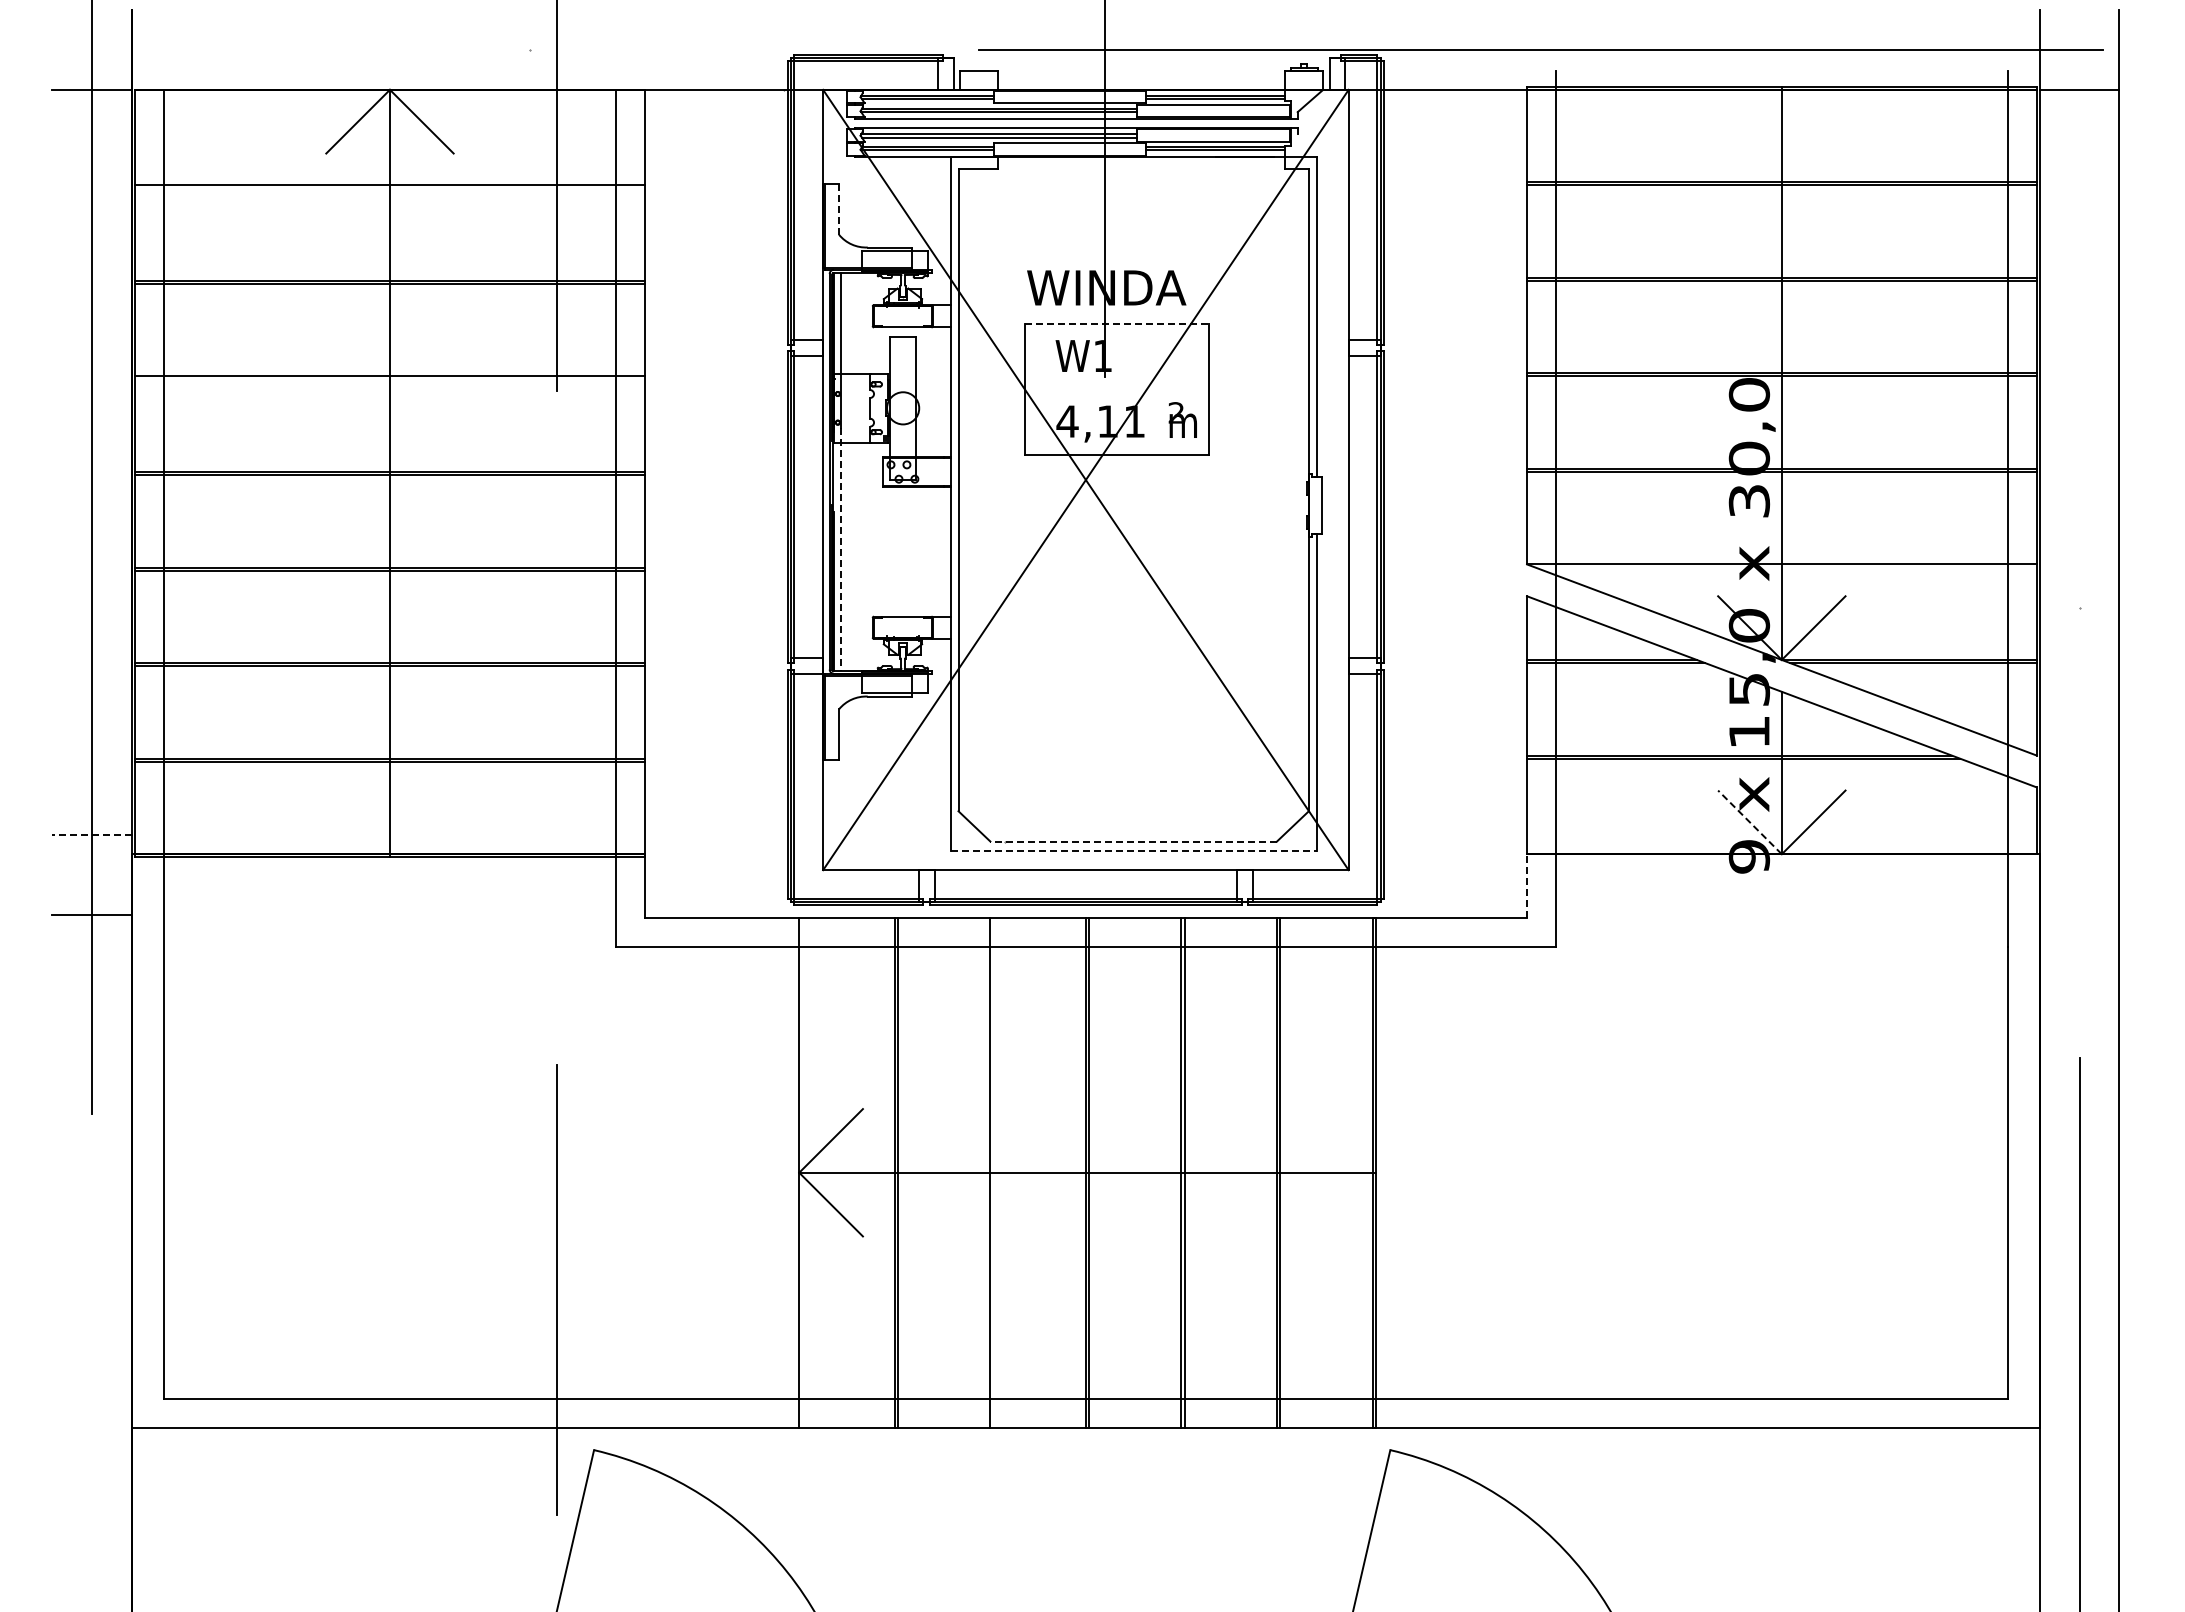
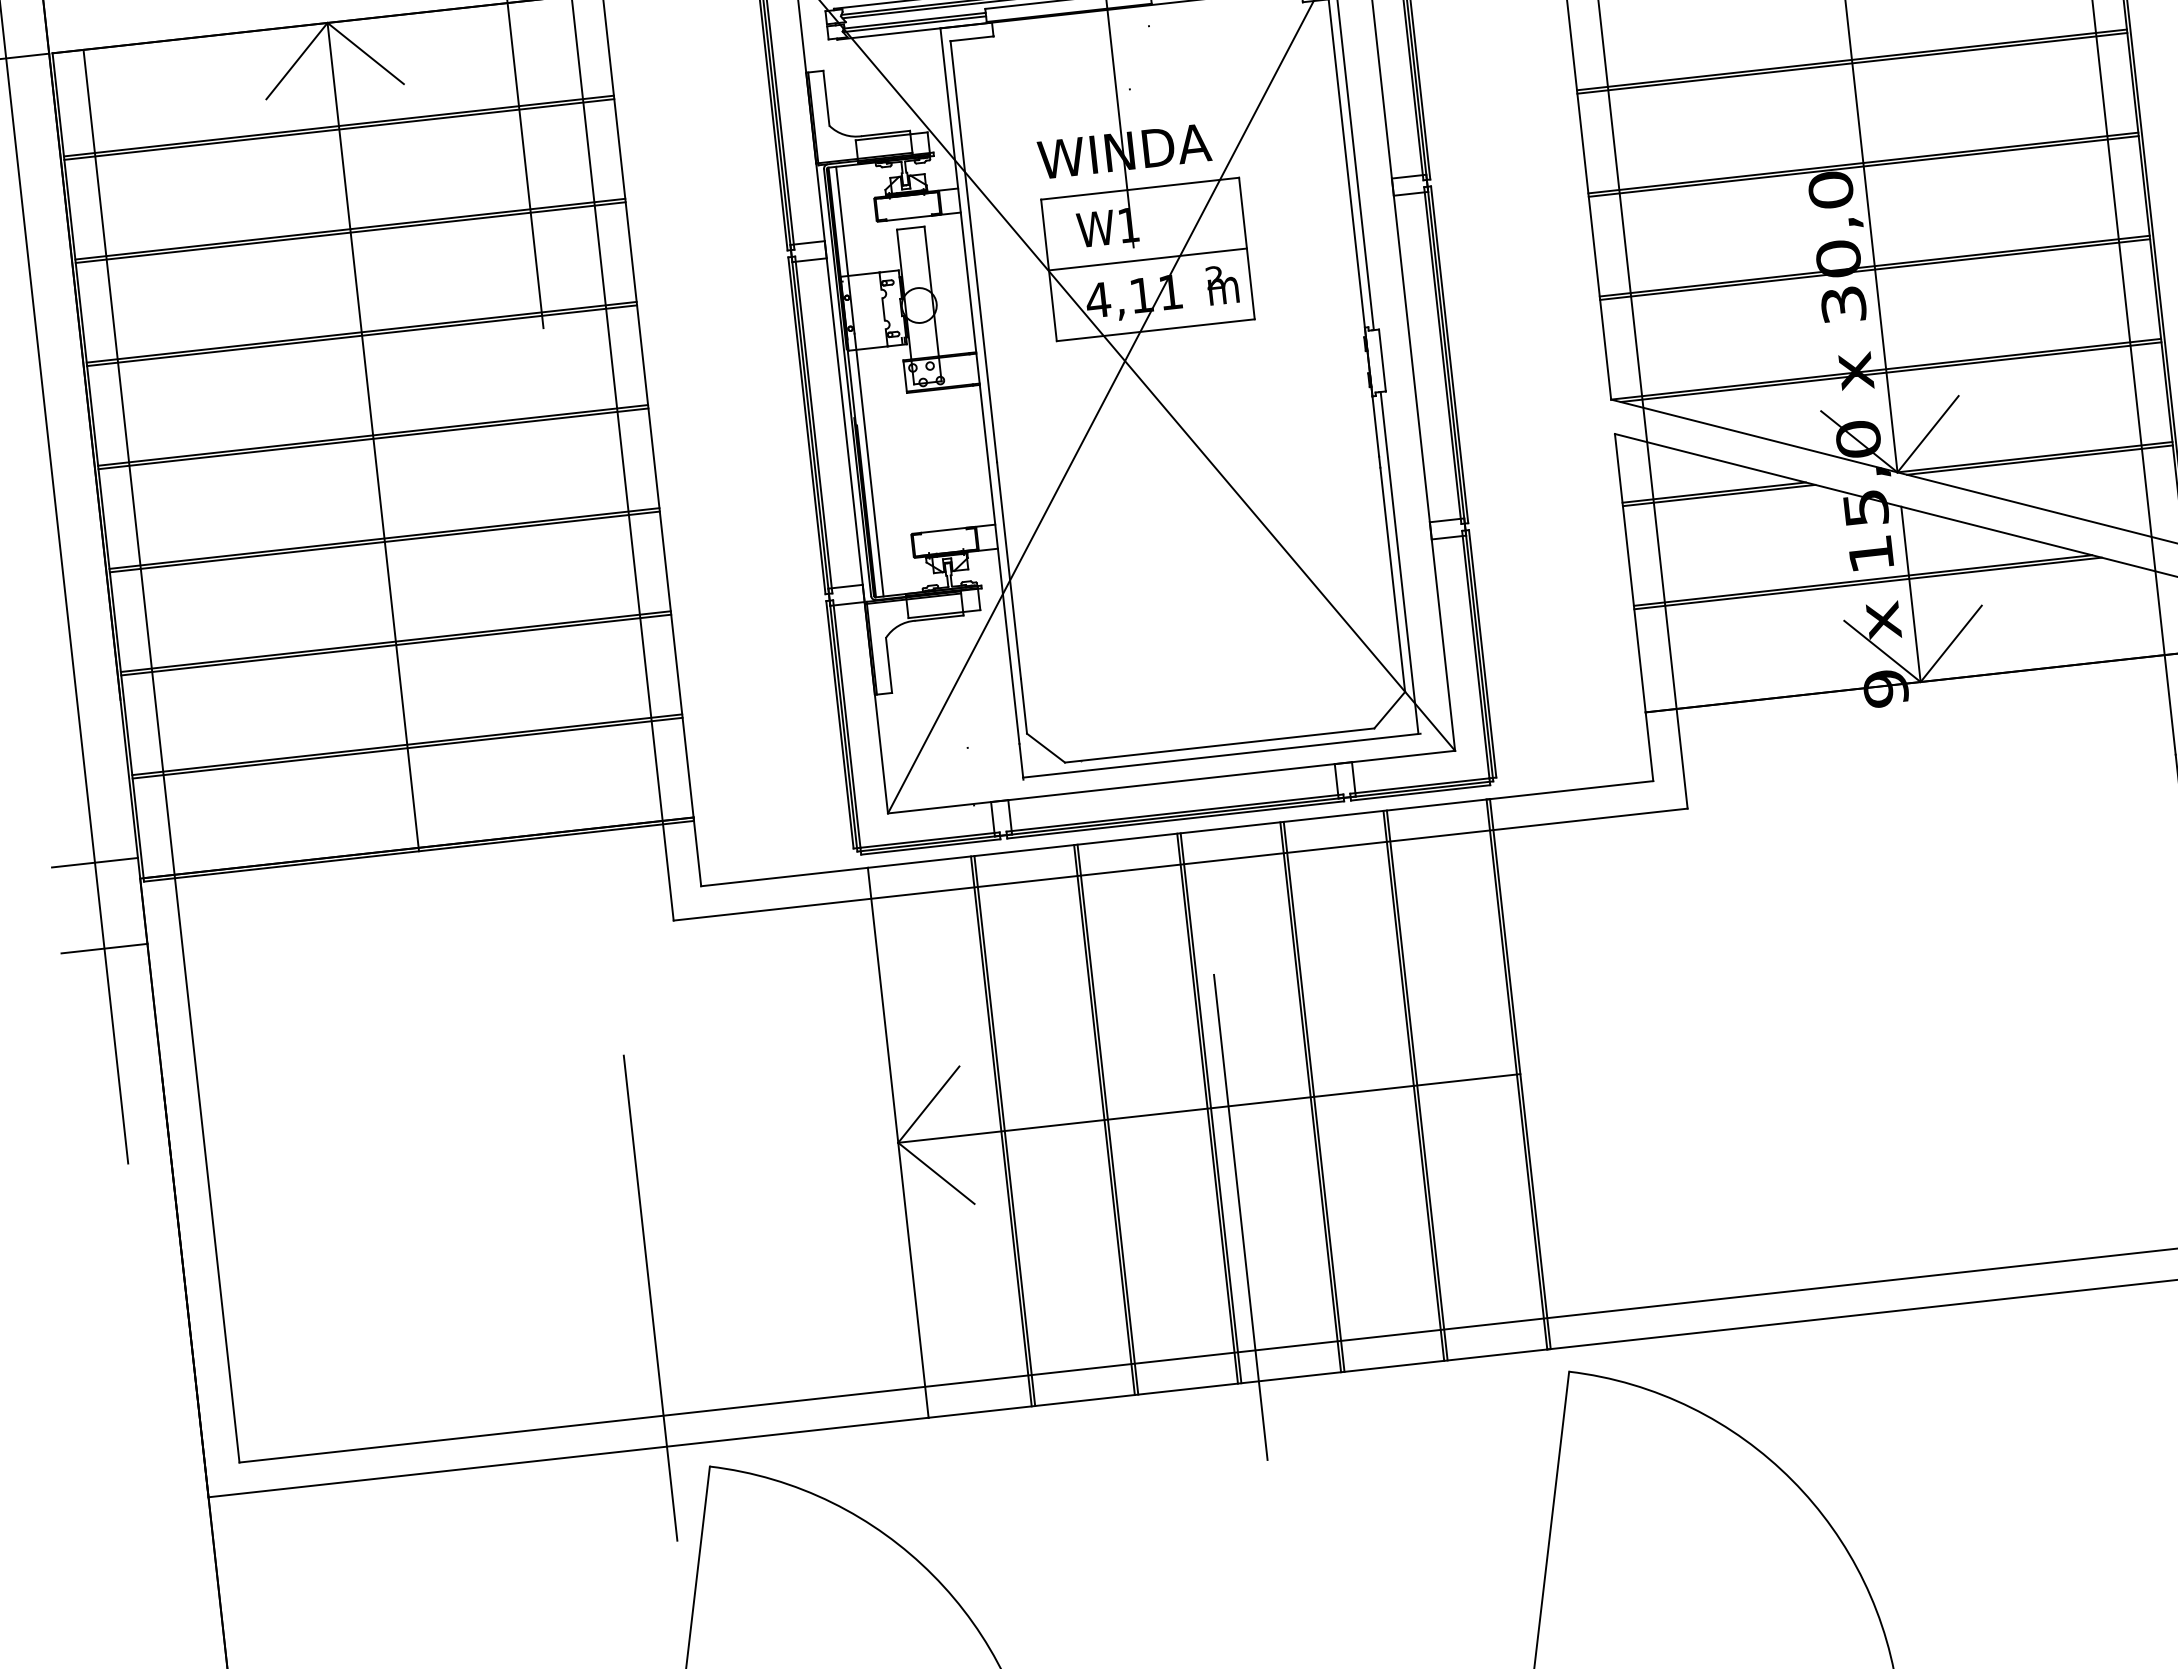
line: (389, 188) -> (338, 129), added
line: (839, 208) -> (826, 97), dashed -> solid
line: (1117, 323) -> (1140, 188), dashed -> solid
line: (389, 379) -> (361, 335), added
line: (1116, 389) -> (1147, 259), added
line: (841, 549) -> (869, 465), dashed -> solid
line: (1785, 567) -> (1890, 372), added
line: (1749, 822) -> (1881, 651), dashed -> solid
line: (92, 835) -> (95, 863), dashed -> solid
line: (1133, 841) -> (1219, 745), dashed -> solid
line: (1134, 851) -> (1221, 756), dashed -> solid
line: (1527, 886) -> (1650, 747), dashed -> solid
line: (993, 1172) -> (1107, 1119), added
line: (1105, 1275) -> (1240, 1217), added

